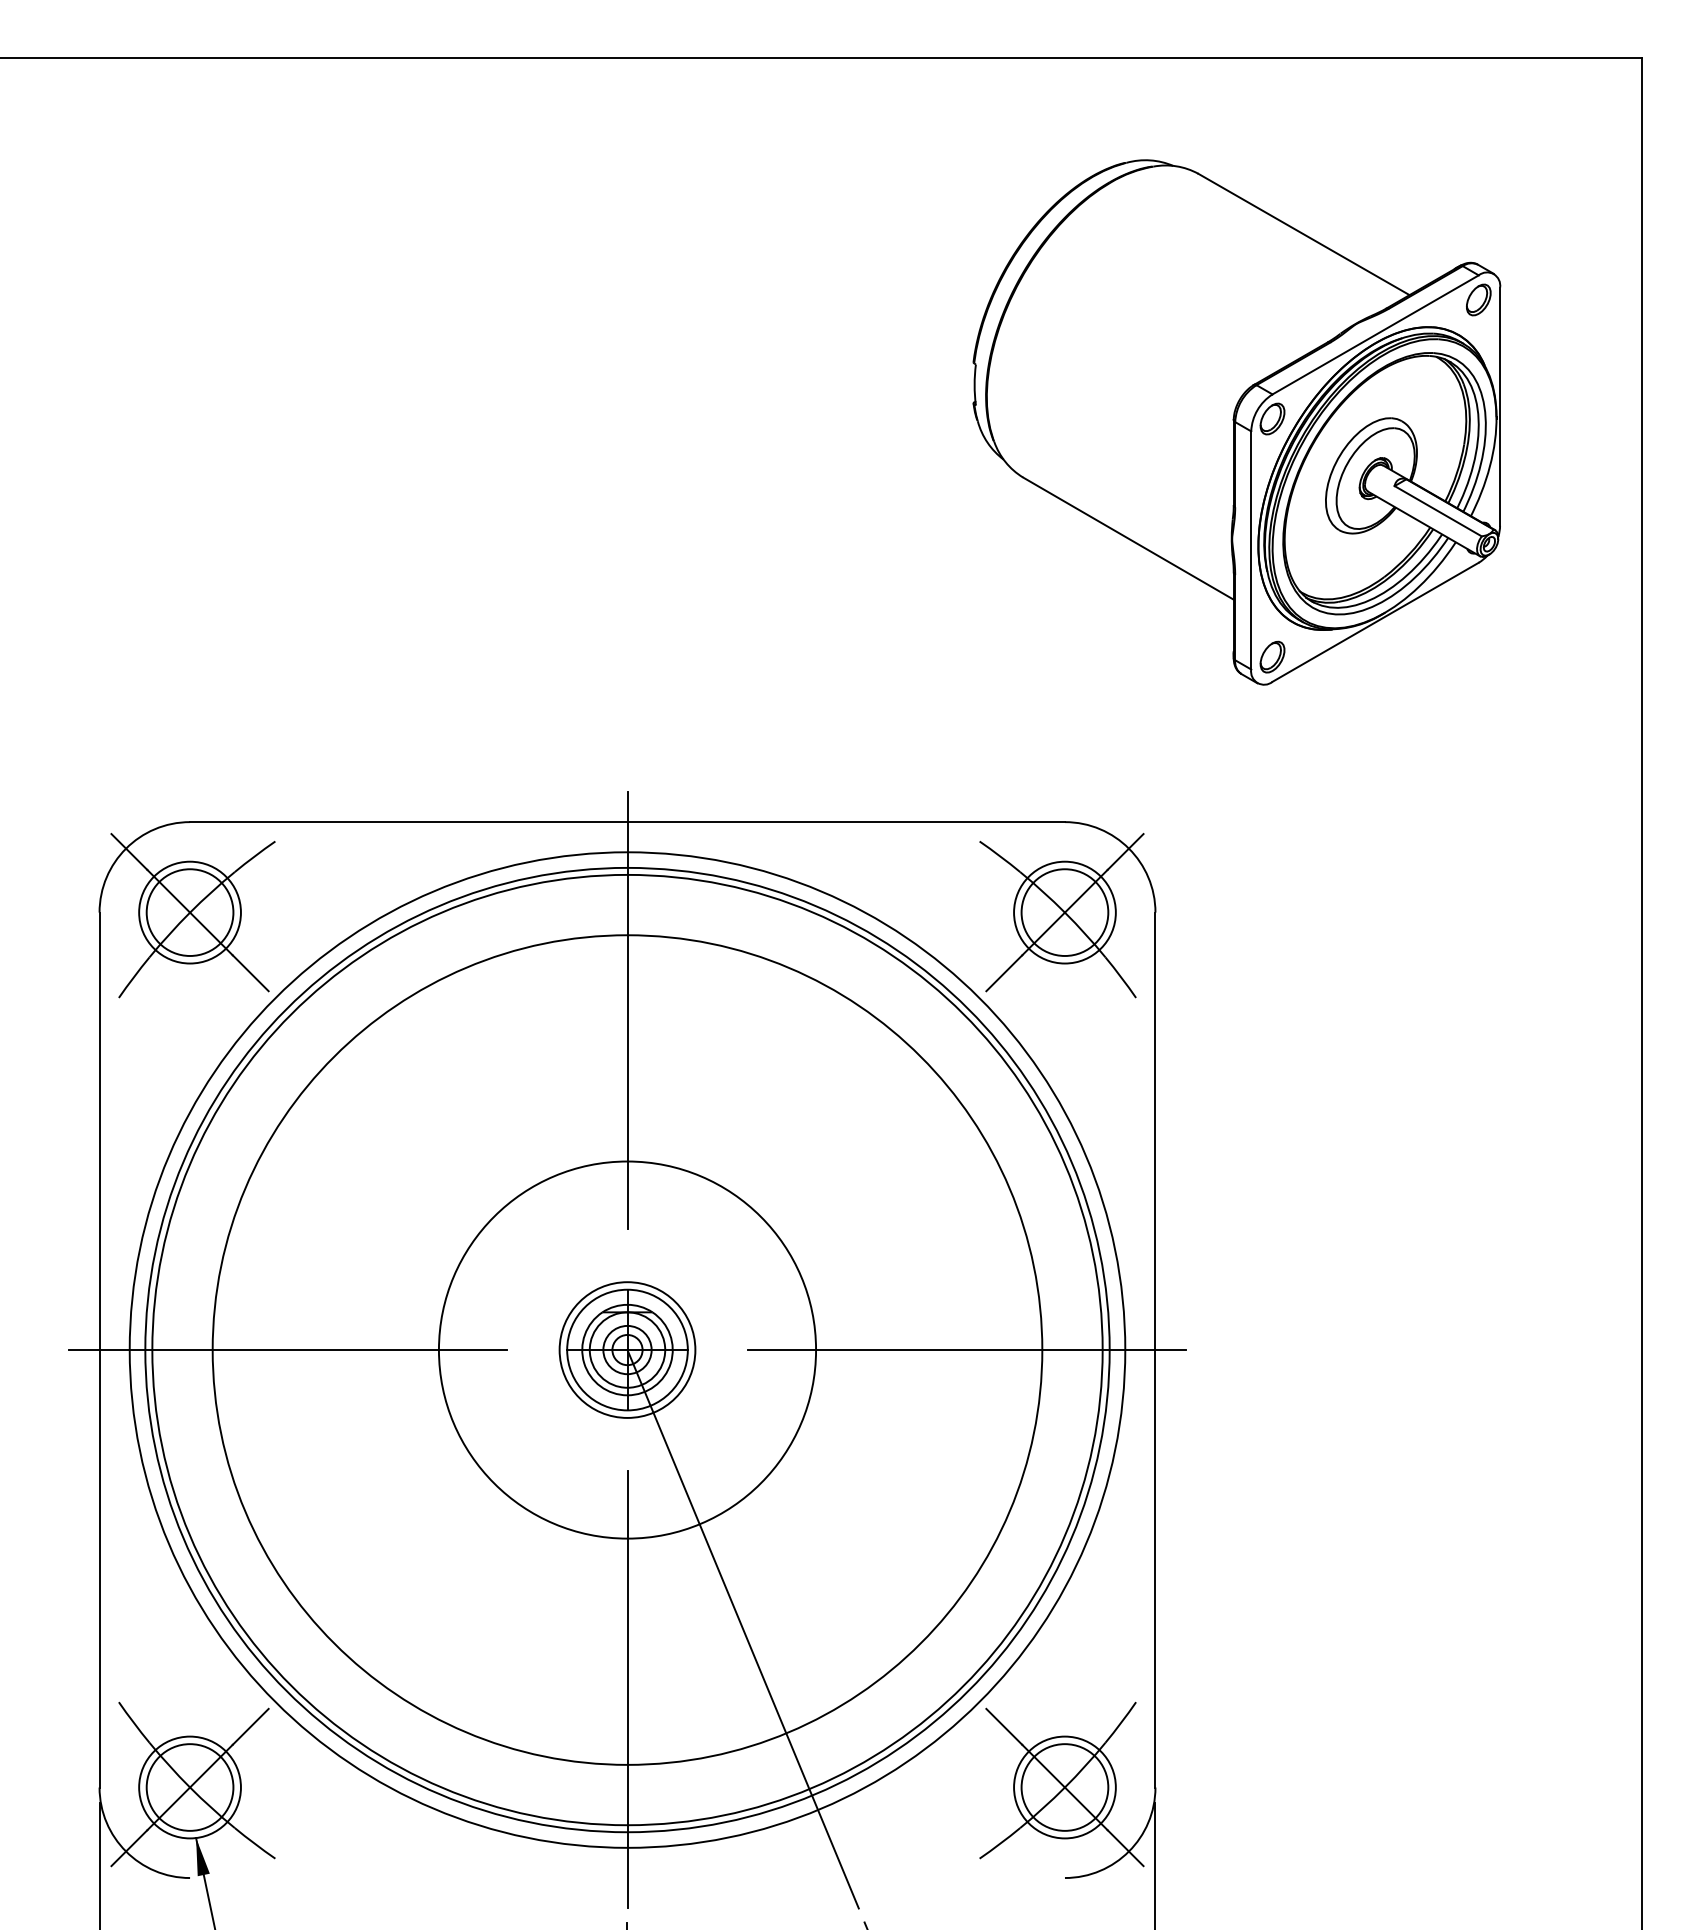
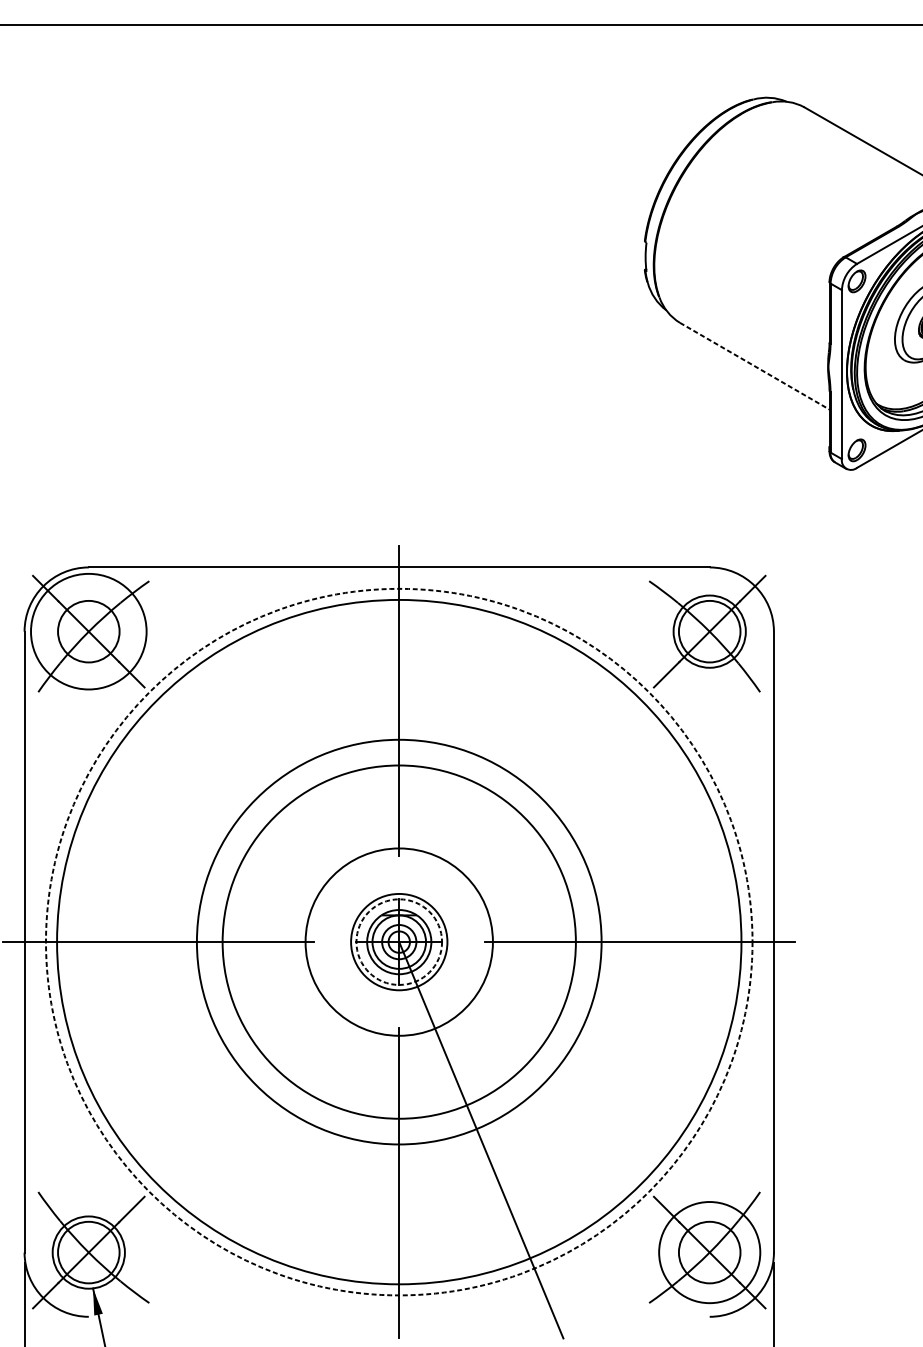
line: (1128, 538) -> (754, 366), solid -> dashed
circle: (189, 912) -> (88, 631), size x1.6
circle: (627, 1349) -> (399, 941), size x0.6
circle: (627, 1349) -> (399, 941), size x0.6
circle: (627, 1349) -> (399, 941), size x0.7
circle: (627, 1349) -> (399, 941), solid -> dashed
circle: (627, 1349) -> (399, 941), solid -> dashed
circle: (1064, 1787) -> (709, 1252), size x1.4

